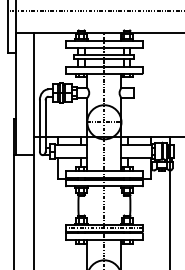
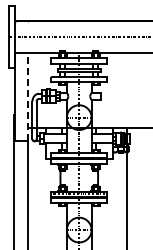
line: (32, 93) -> (27, 96), solid -> dashed

